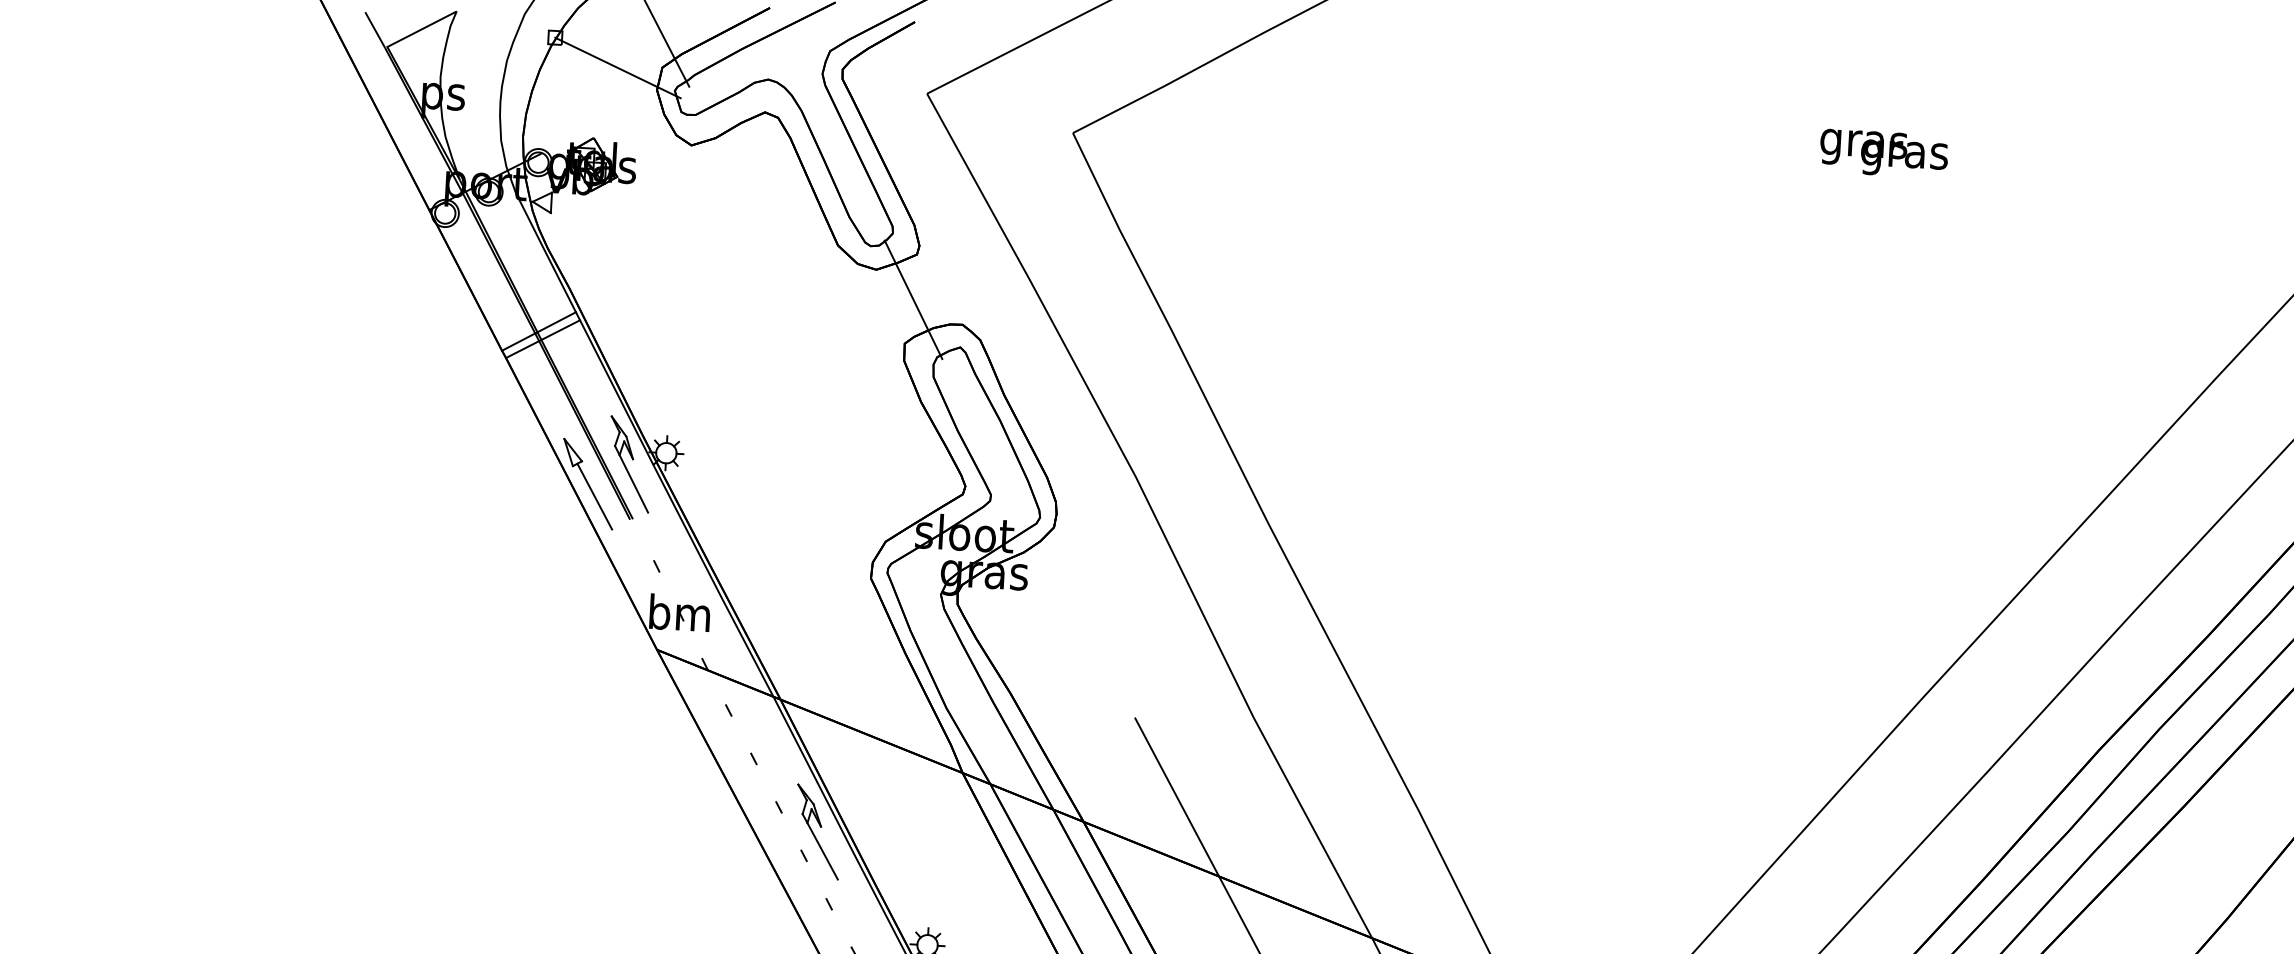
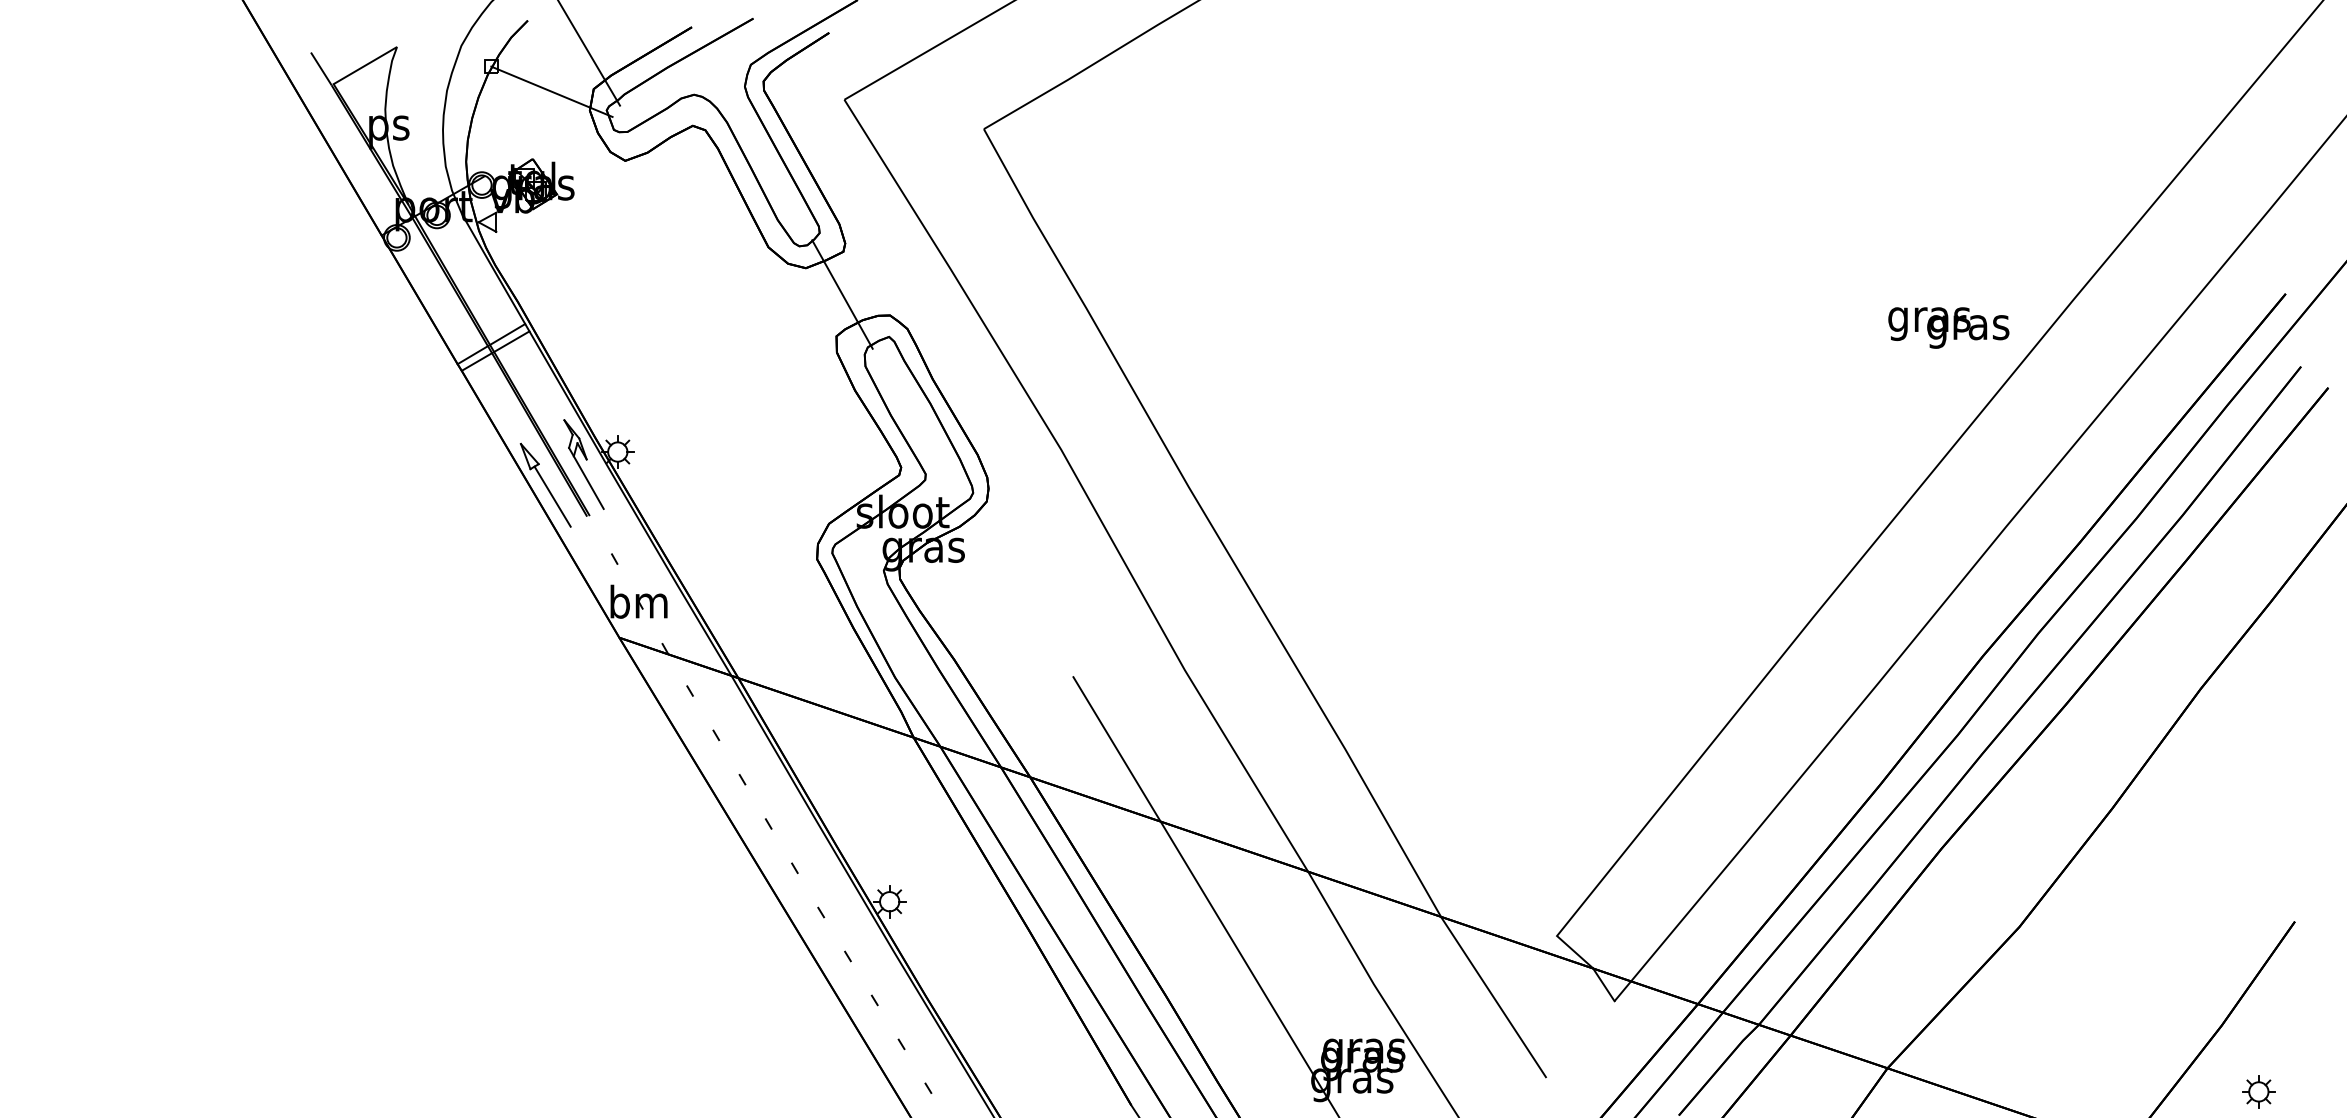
text: (1883, 153) -> (1948, 327), moved
part: (817, 831) -> (780, 800), removed

